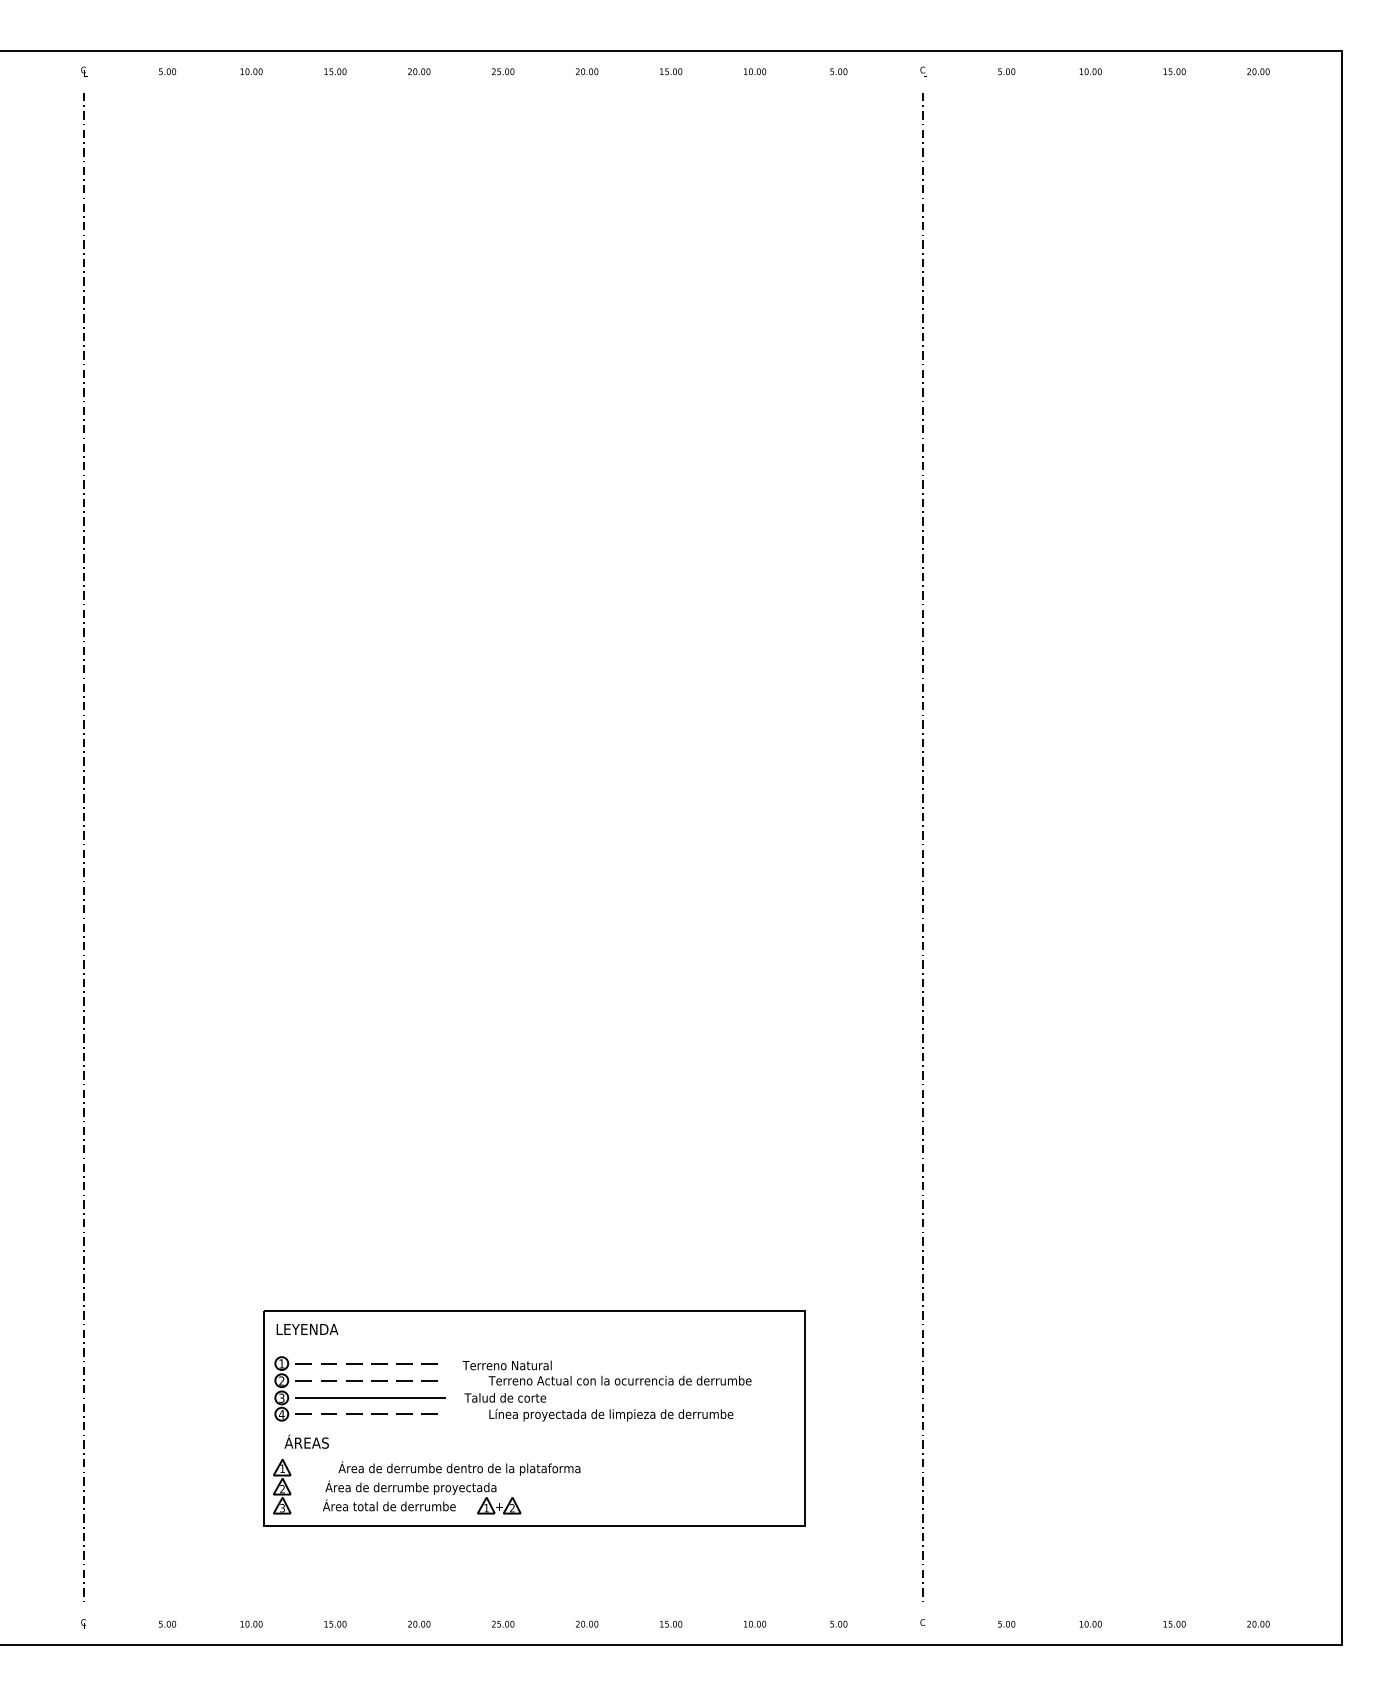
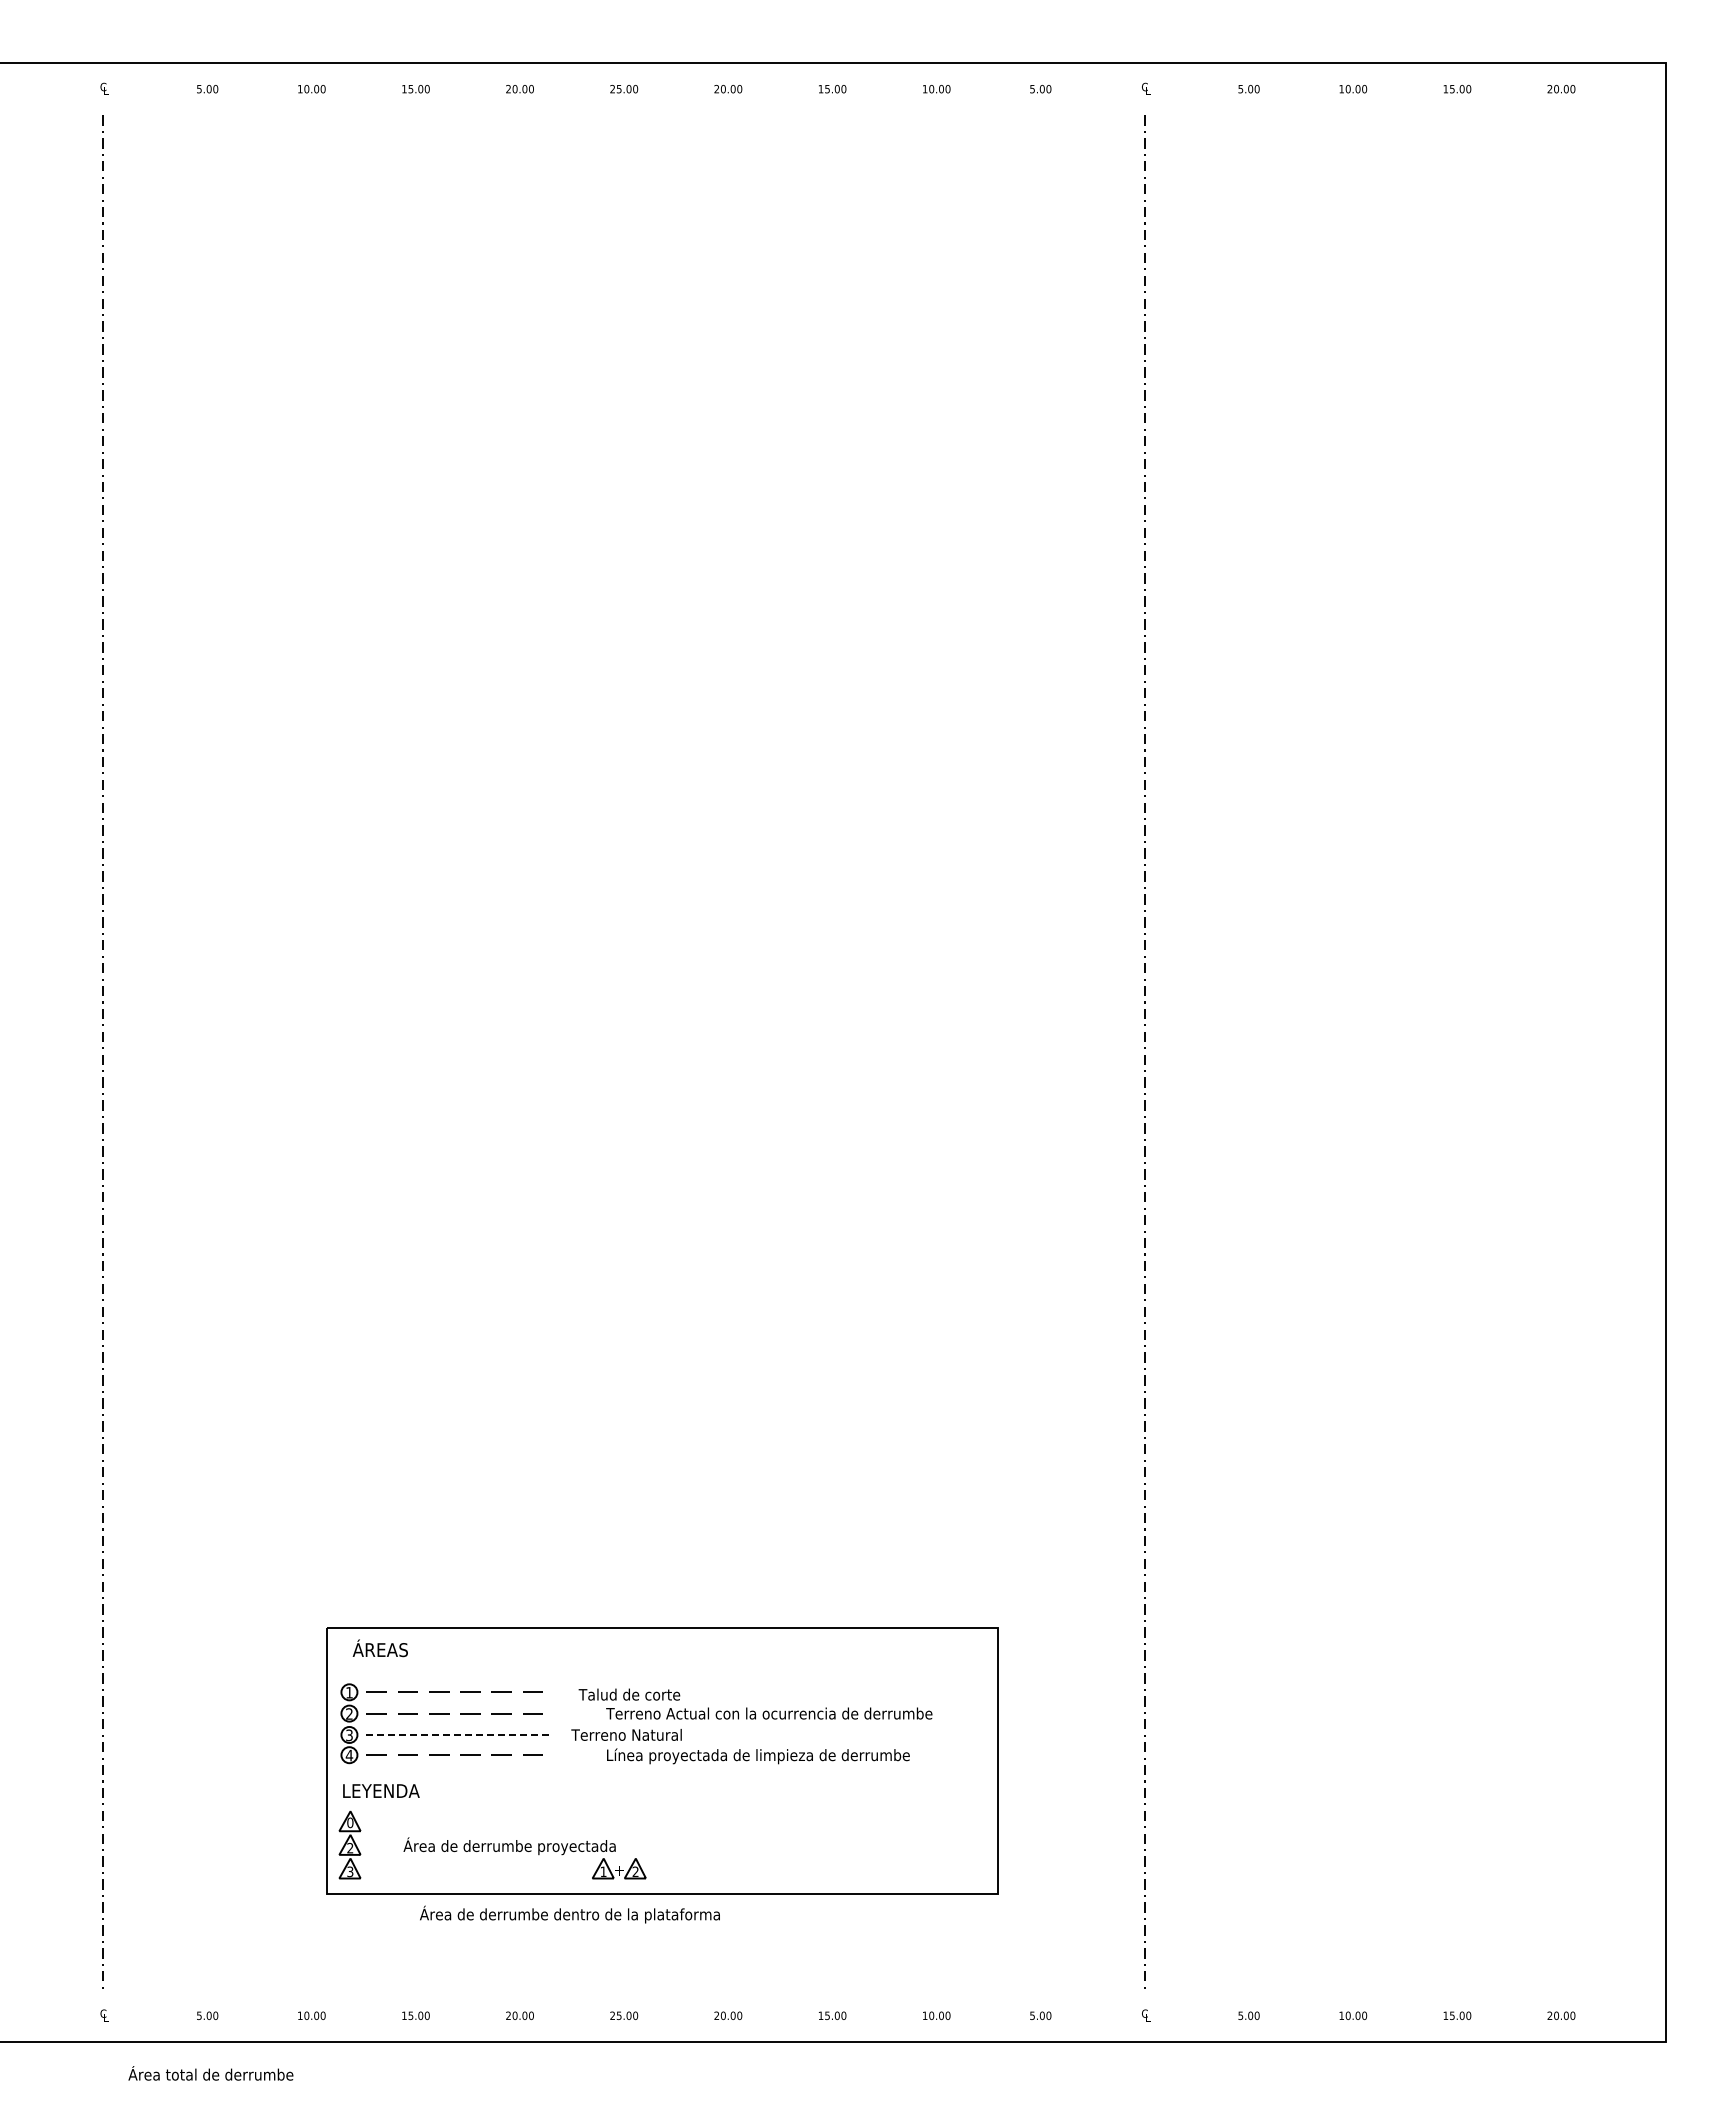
text: (307, 1328) -> (381, 1648), LEYENDA -> ÁREAS
text: (506, 1365) -> (628, 1694), Terreno Natural -> Talud de corte
line: (371, 1397) -> (460, 1734), solid -> dashed
text: (505, 1397) -> (626, 1734), Talud de corte -> Terreno Natural
text: (307, 1441) -> (381, 1789), ÁREAS -> LEYENDA
text: (282, 1468) -> (350, 1822), 1 -> 0
text: (459, 1468) -> (569, 1914), moved
text: (389, 1505) -> (210, 2073), moved

